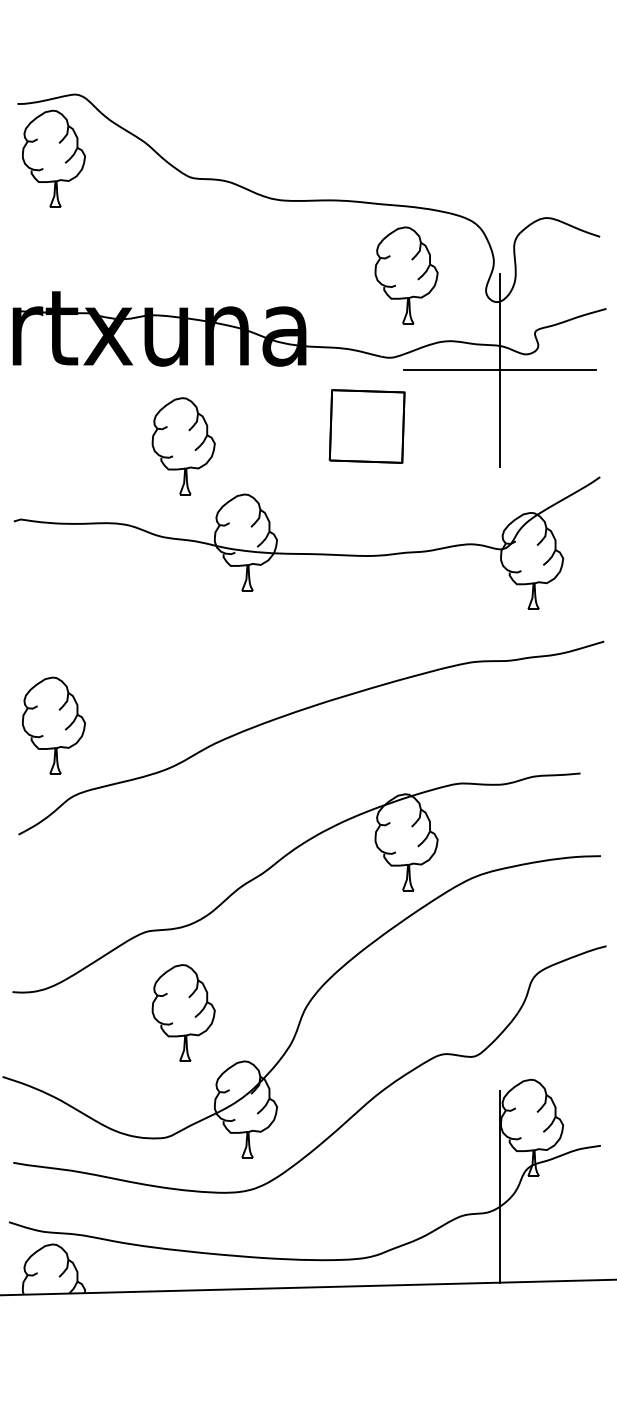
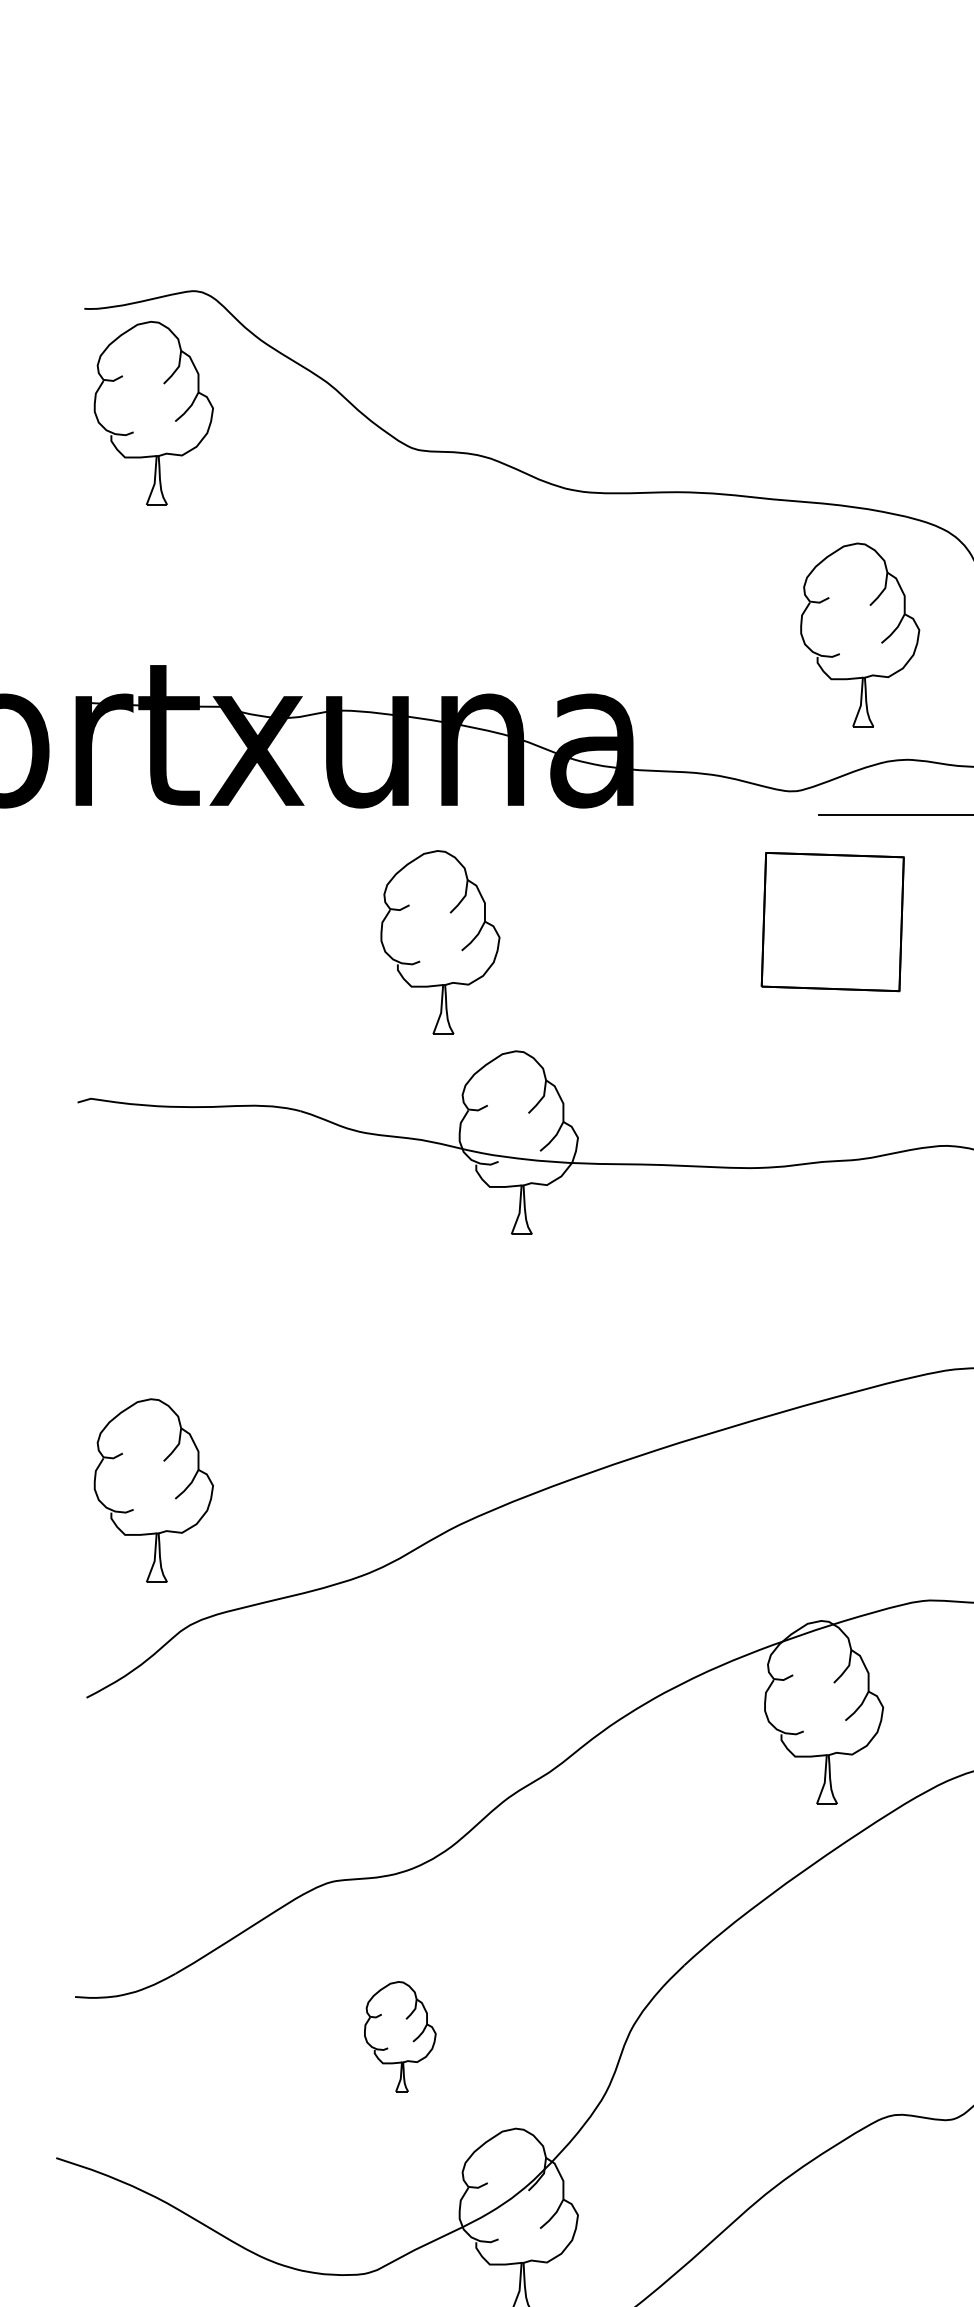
part: (406, 275) -> (859, 634), moved
part: (366, 426) -> (831, 921), moved
part: (183, 446) -> (439, 942), moved
part: (183, 1012) -> (400, 2035), size x0.6

